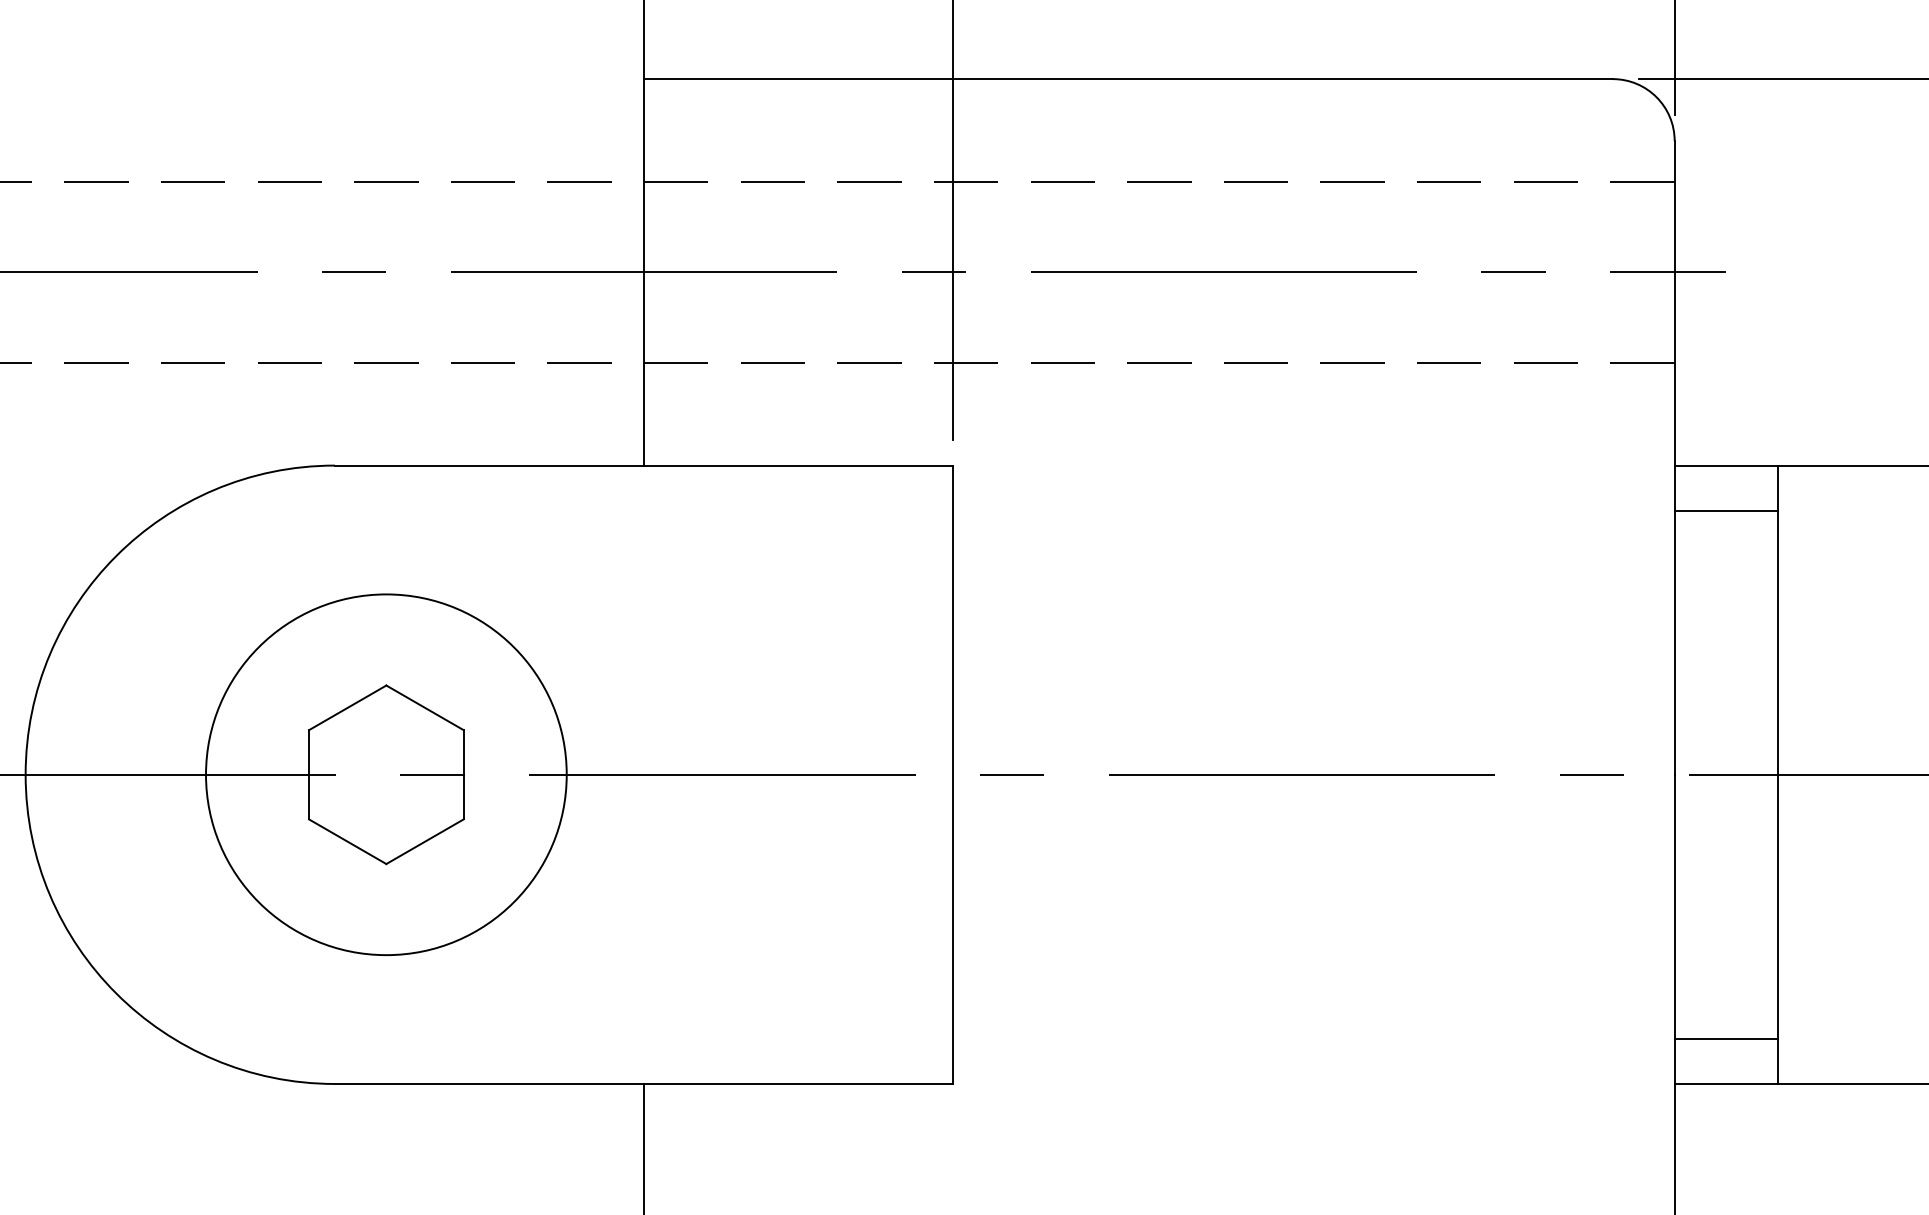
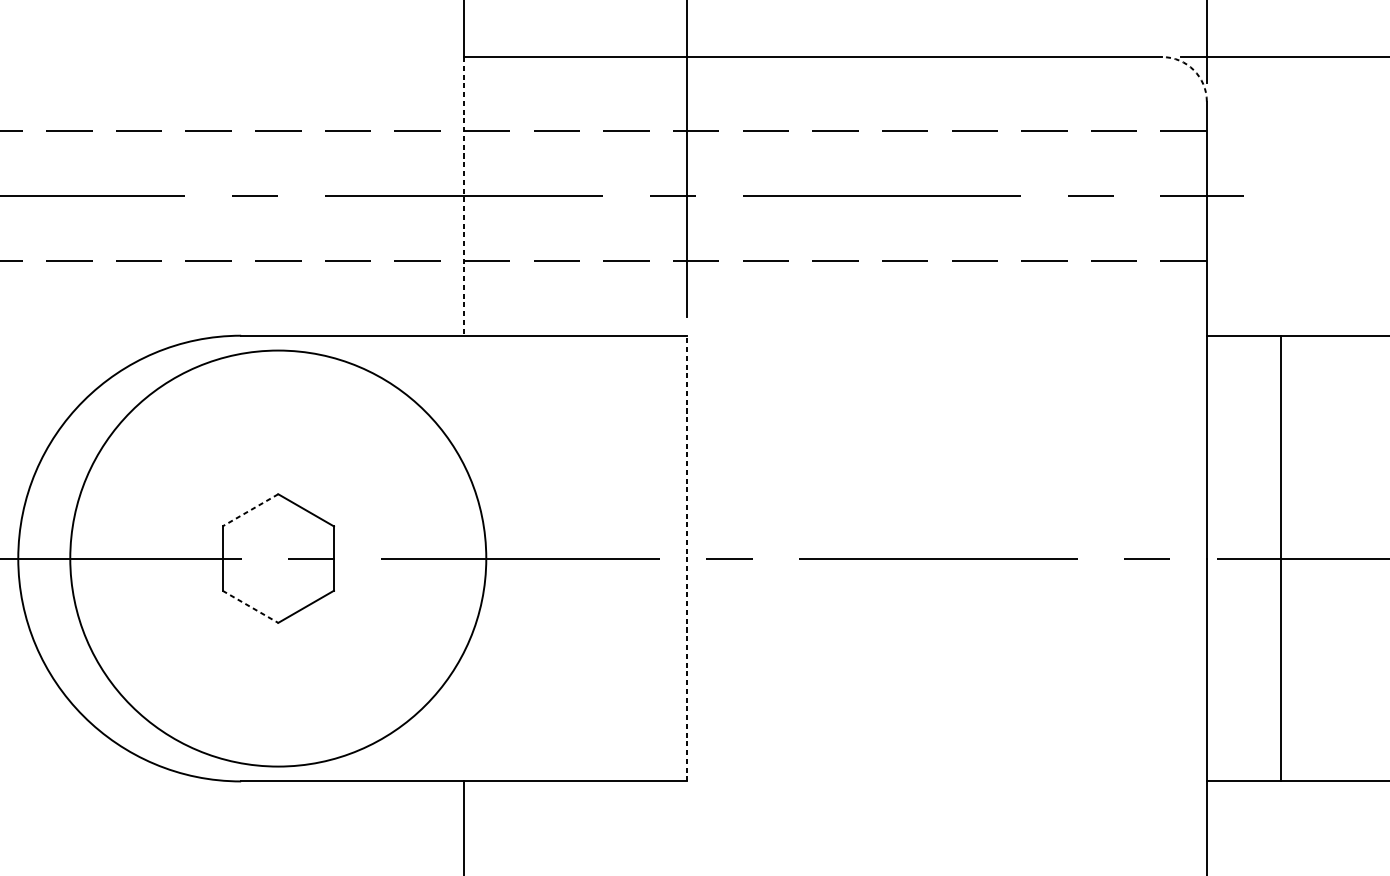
arc: (1656, 97) -> (1193, 70), solid -> dashed
line: (644, 272) -> (464, 196), solid -> dashed
line: (1725, 510) -> (1243, 368), removed
line: (347, 707) -> (250, 510), solid -> dashed
circle: (386, 774) -> (278, 558), size x1.6
line: (953, 774) -> (687, 558), solid -> dashed
line: (347, 841) -> (250, 606), solid -> dashed
line: (1725, 1038) -> (1243, 748), removed

